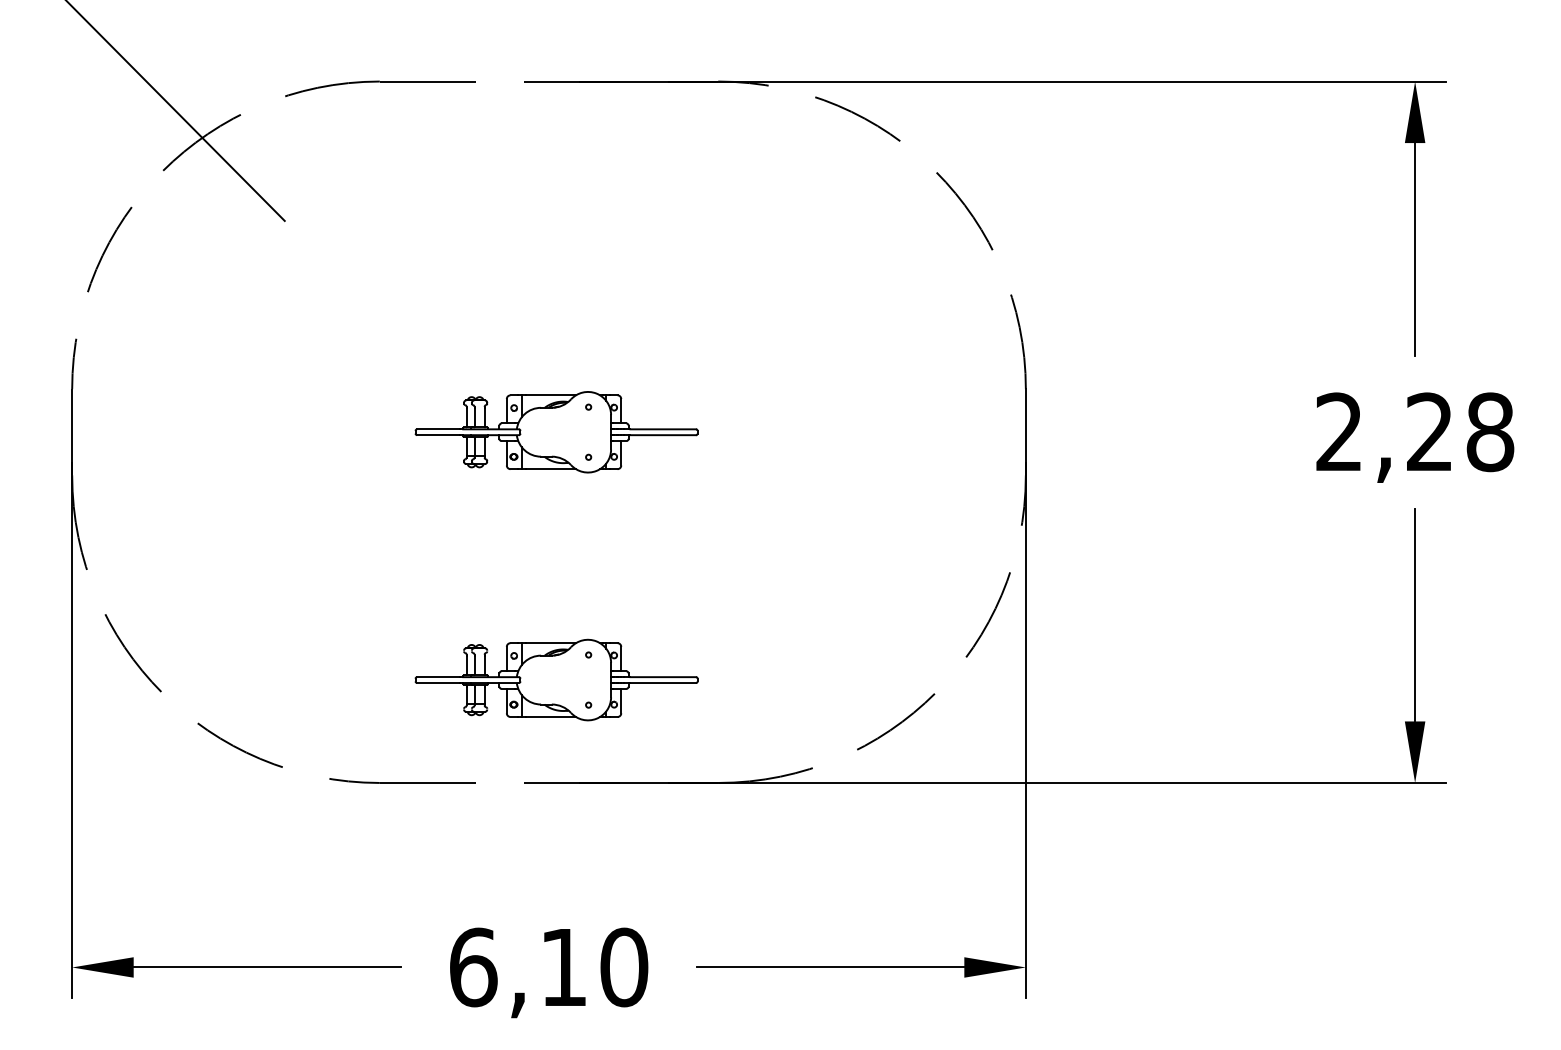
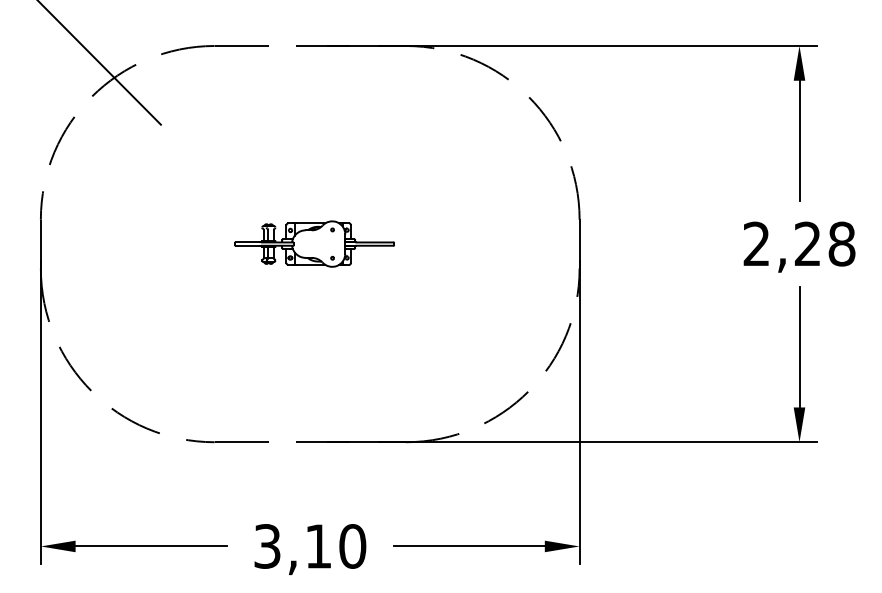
part: (556, 679) -> (314, 383), removed
text: (473, 967) -> (267, 546), 6,10 -> 3,10

